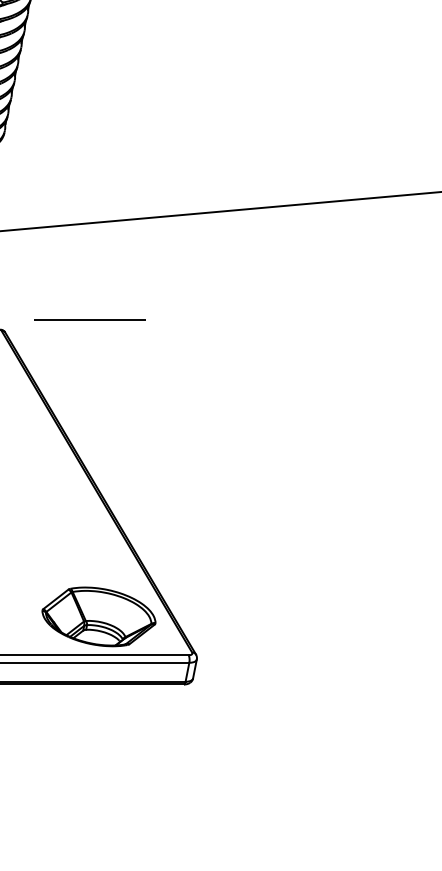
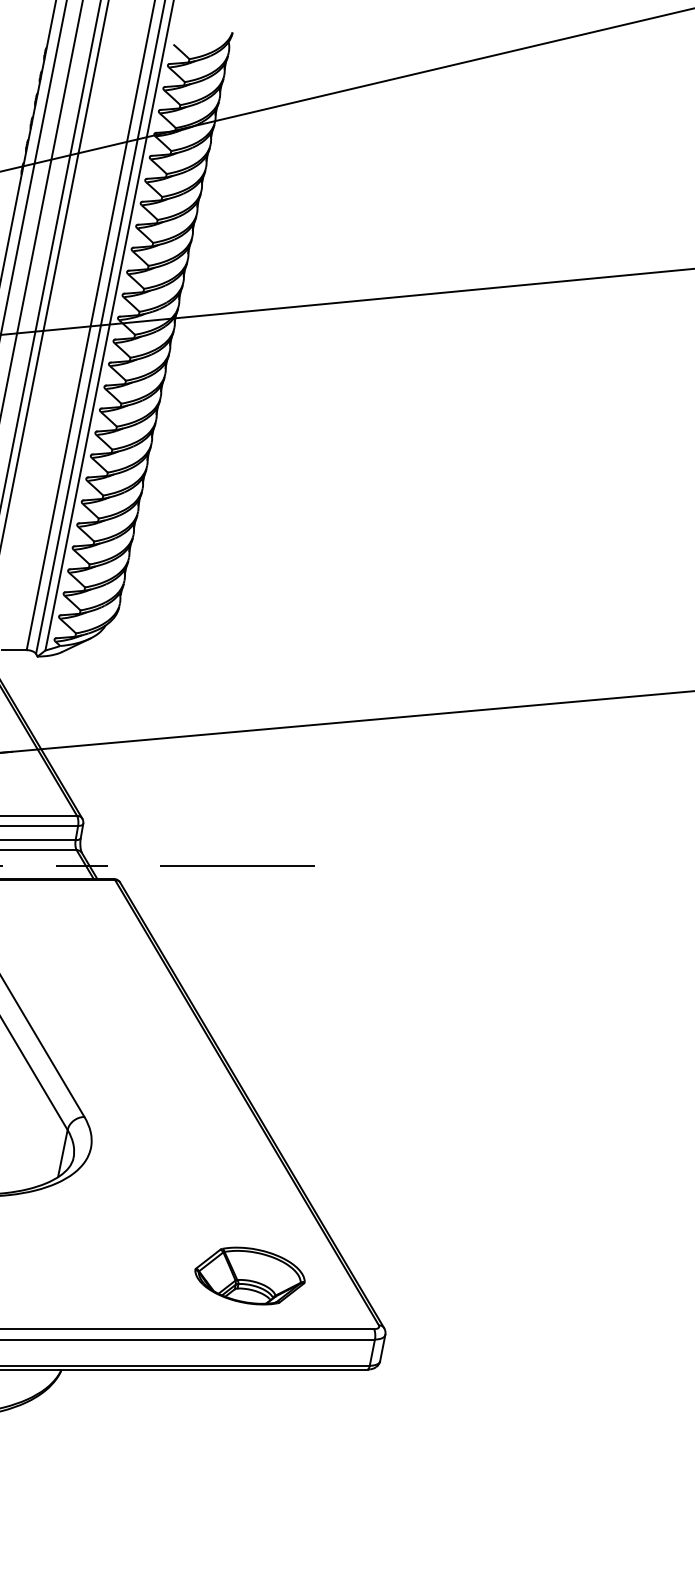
part: (98, 616) -> (249, 1275), size x0.7

